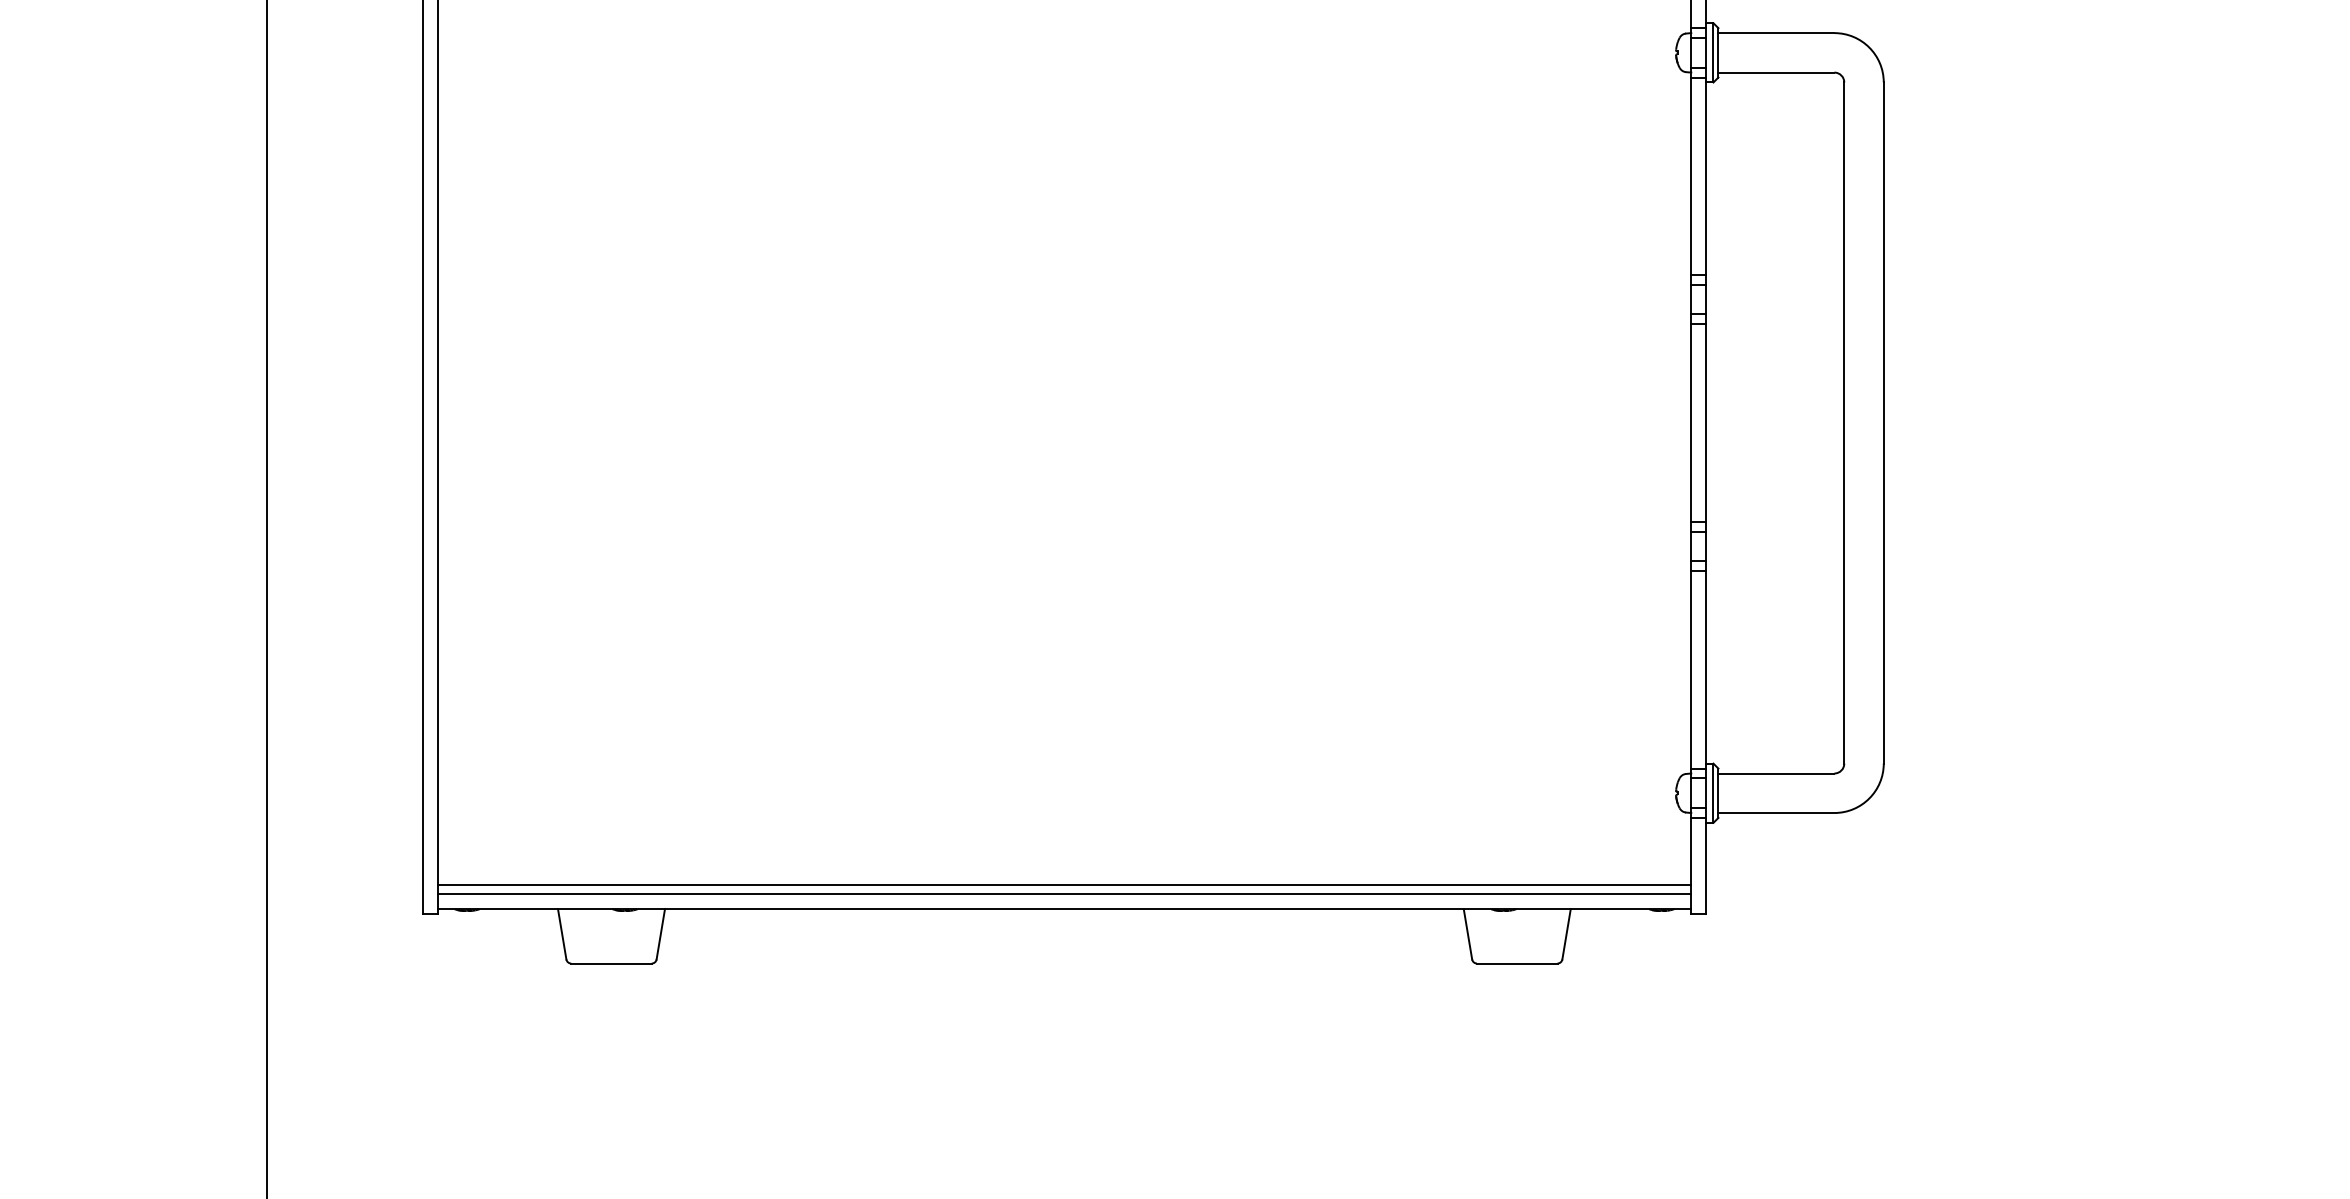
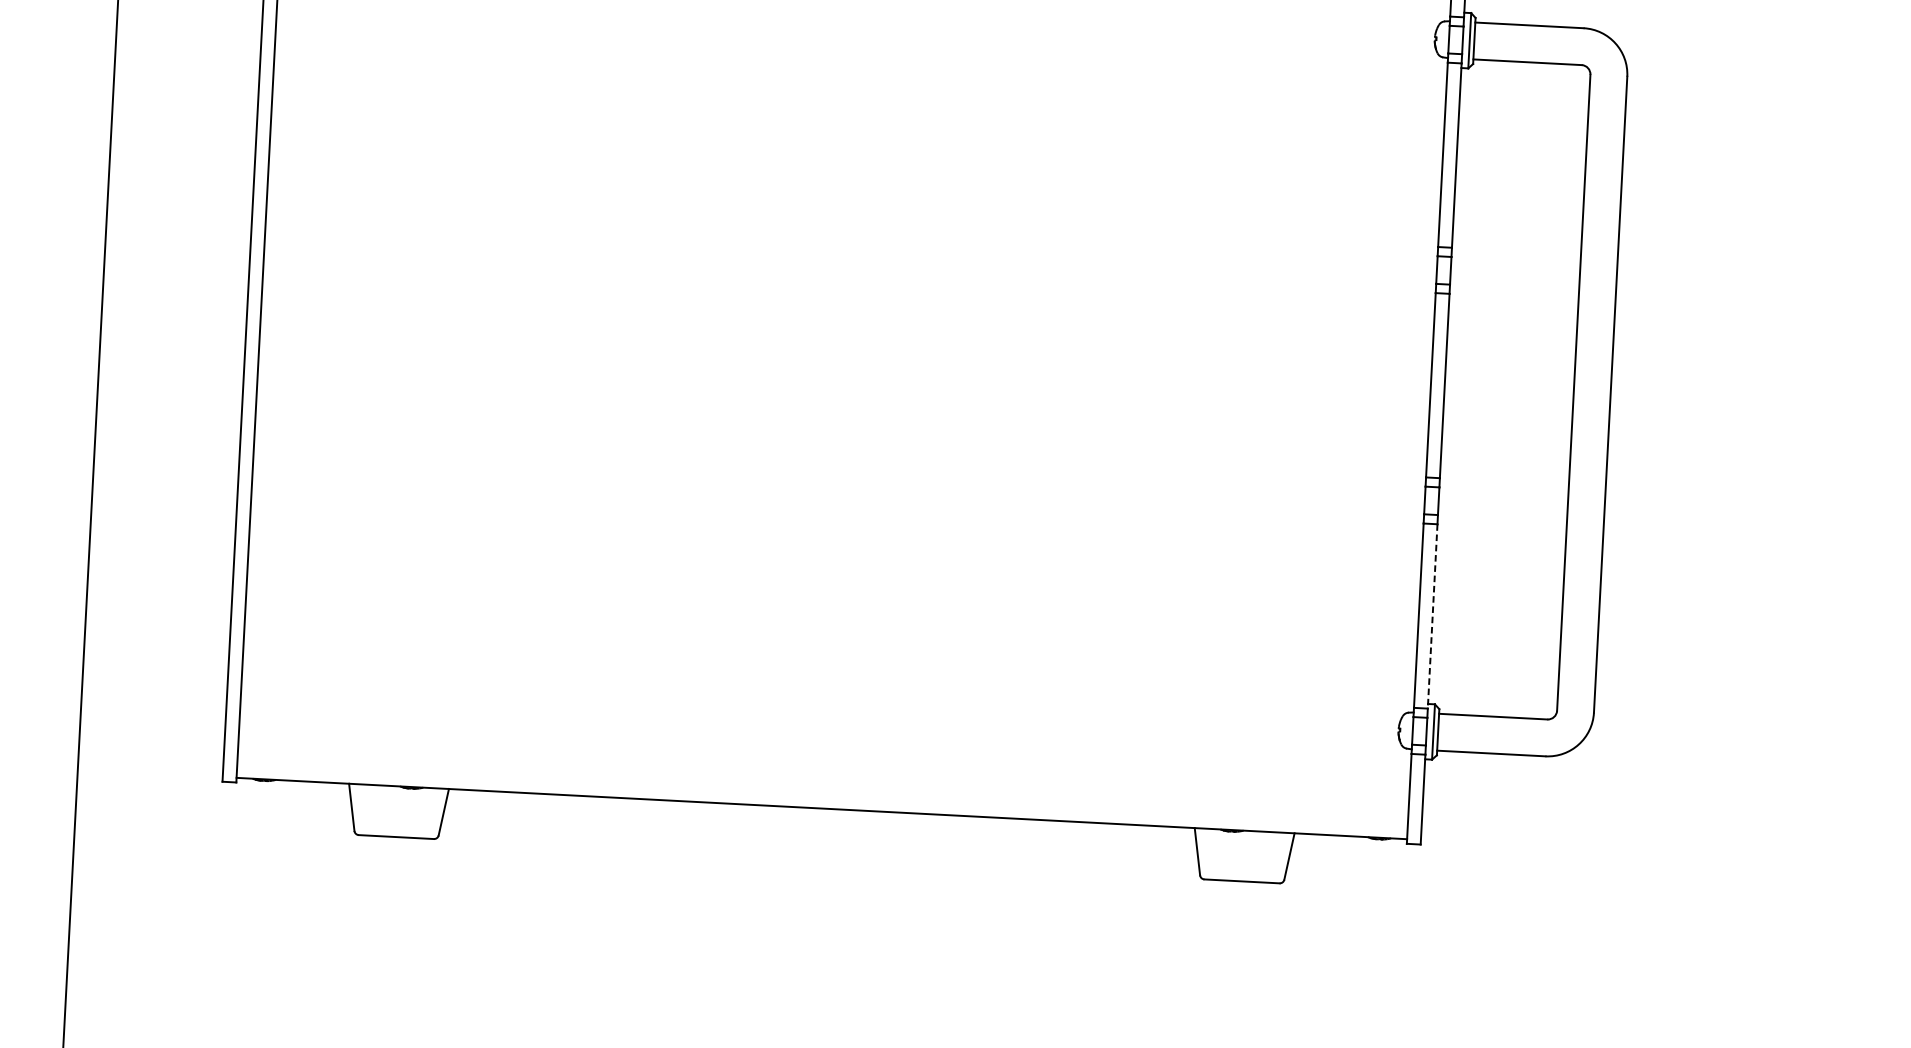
line: (1706, 669) -> (1433, 616), solid -> dashed
line: (1064, 884) -> (823, 785), removed
line: (1064, 894) -> (822, 794), removed

